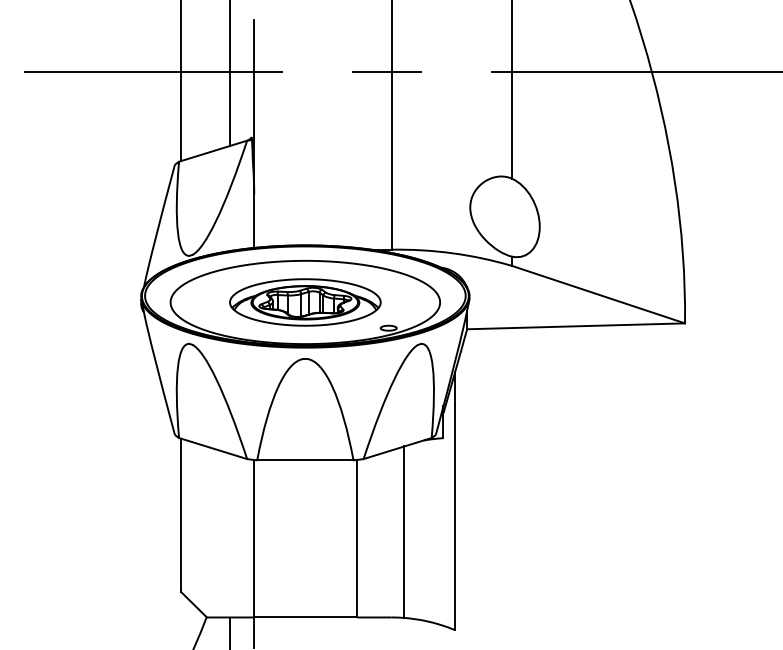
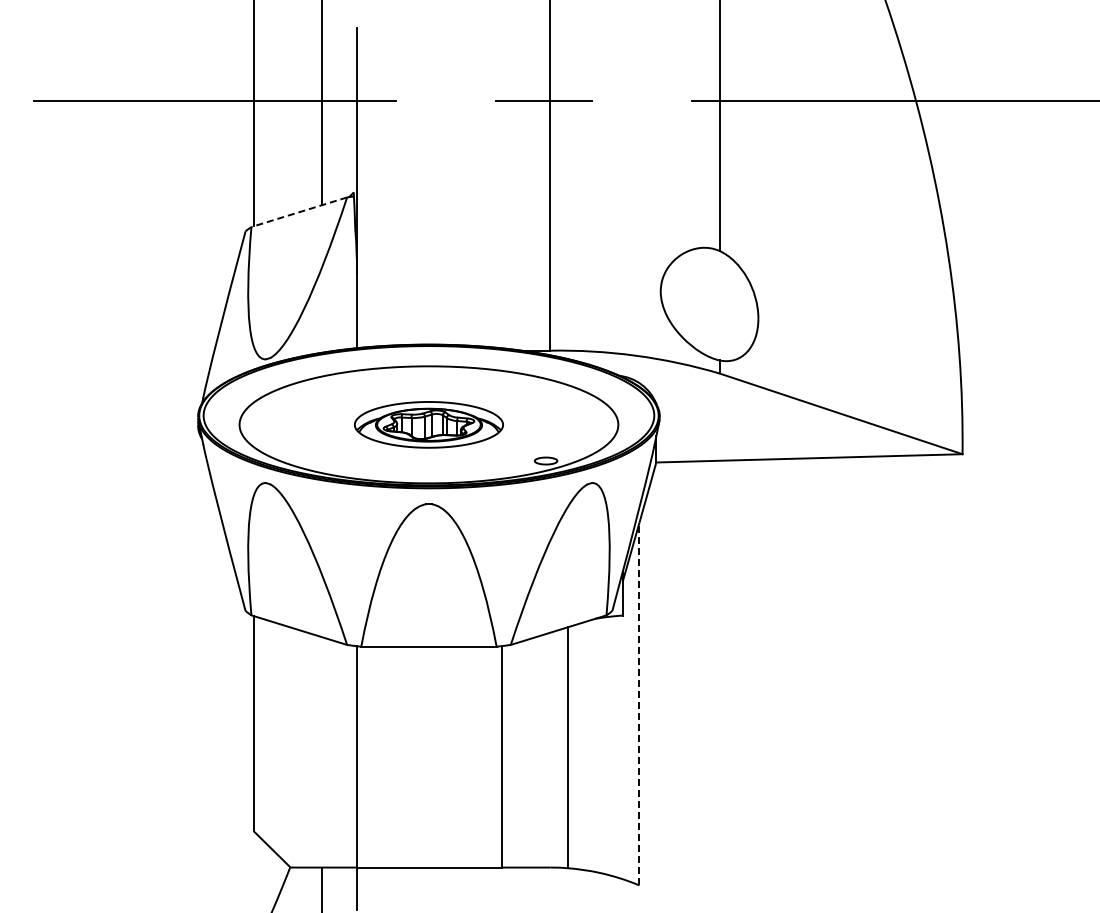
line: (212, 151) -> (298, 212), solid -> dashed
part: (305, 302) -> (428, 424), size x0.7
line: (455, 500) -> (639, 703), solid -> dashed

